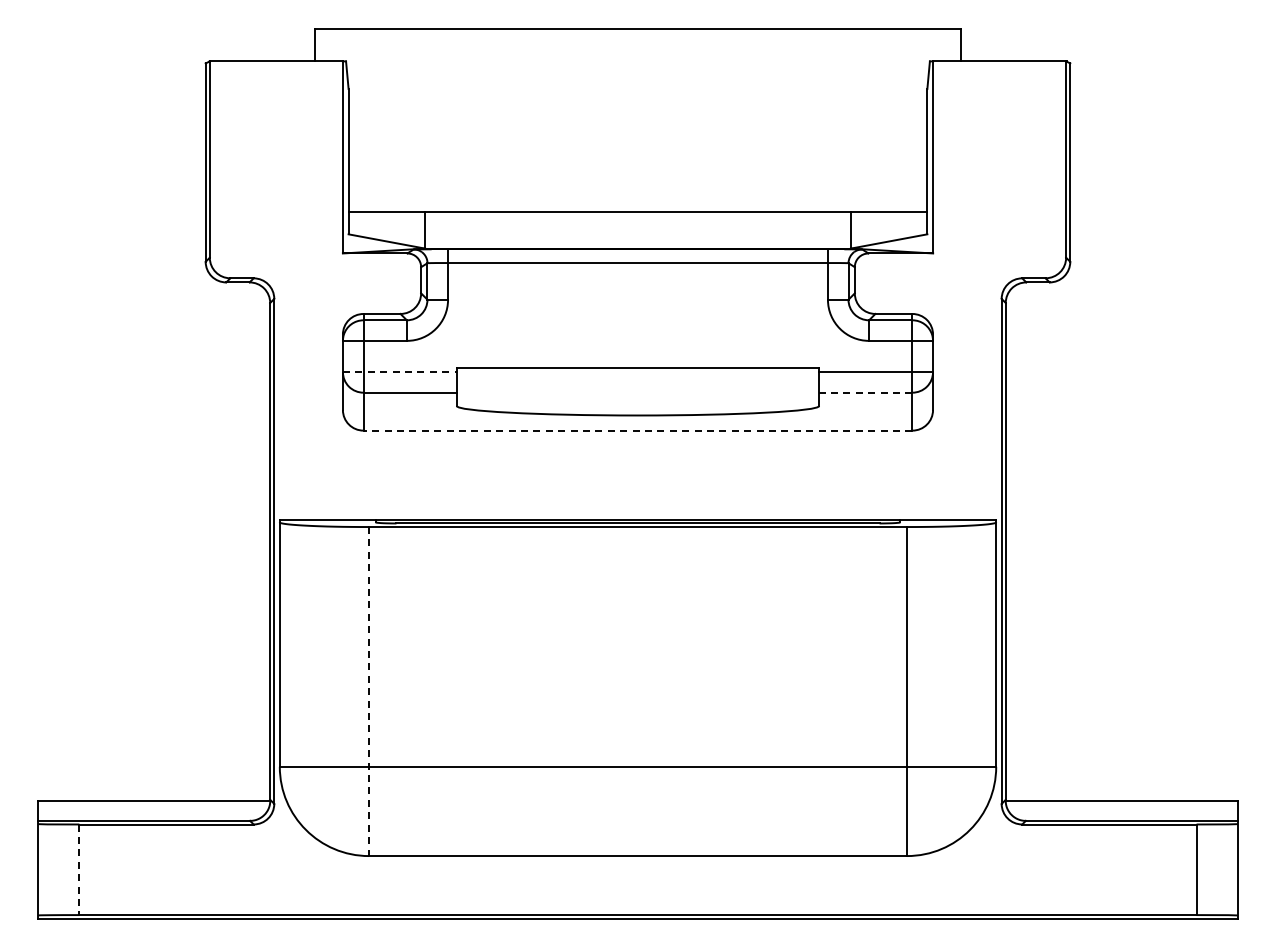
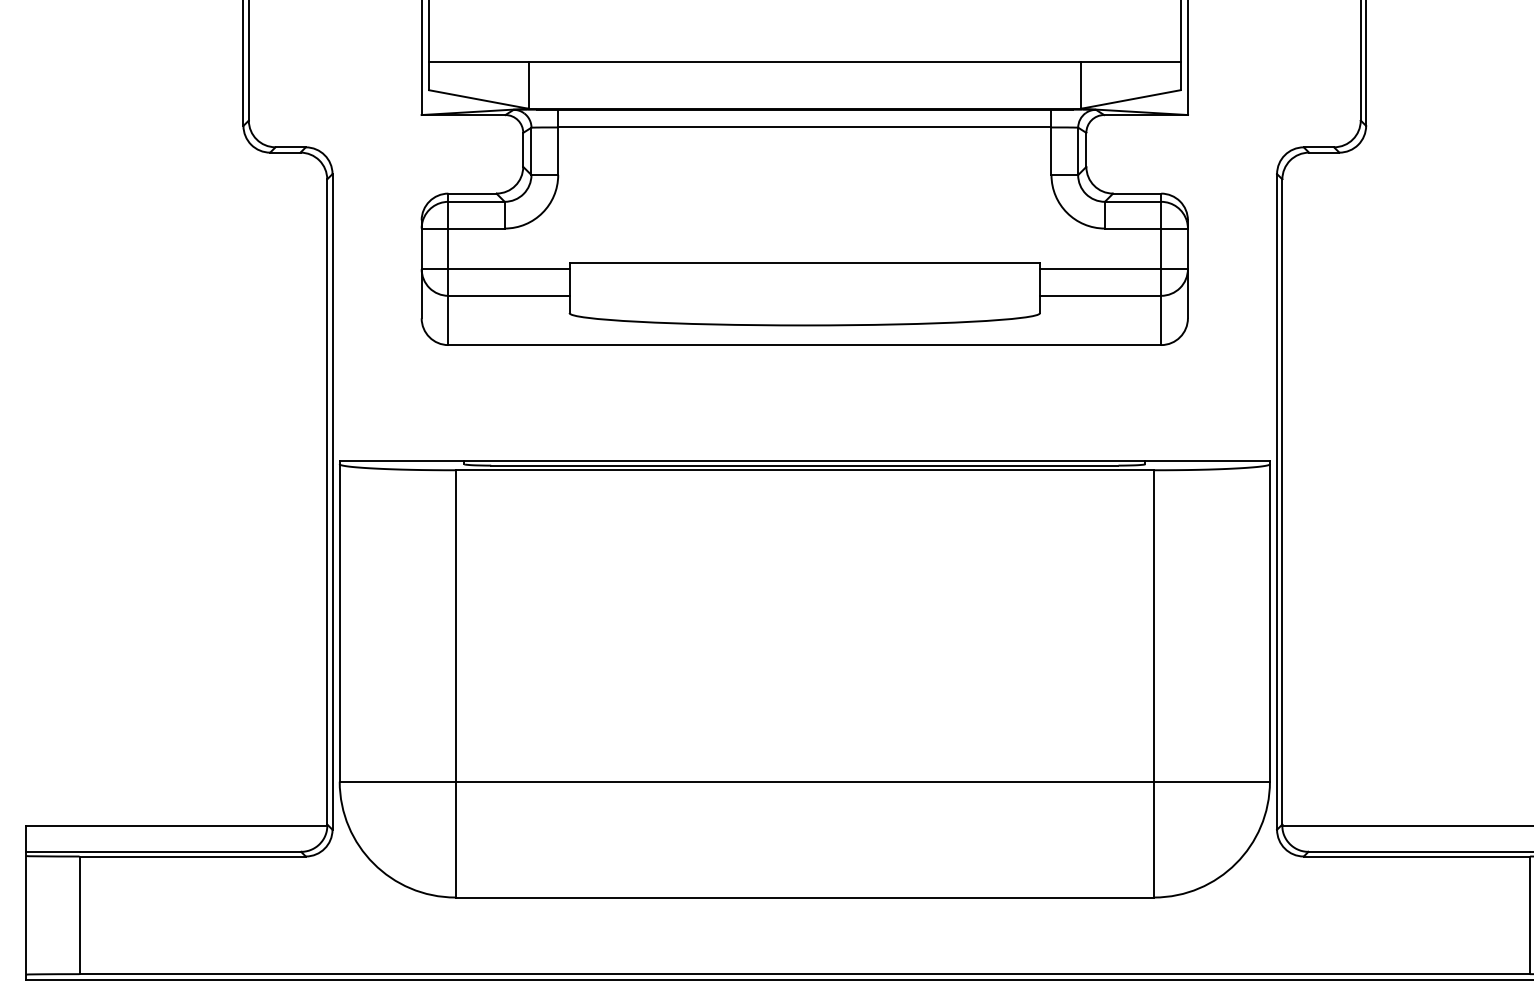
line: (399, 372) -> (495, 269), dashed -> solid
line: (865, 392) -> (1100, 295), dashed -> solid
line: (637, 430) -> (804, 344), dashed -> solid
line: (369, 691) -> (456, 683), dashed -> solid
line: (79, 870) -> (79, 916), dashed -> solid

